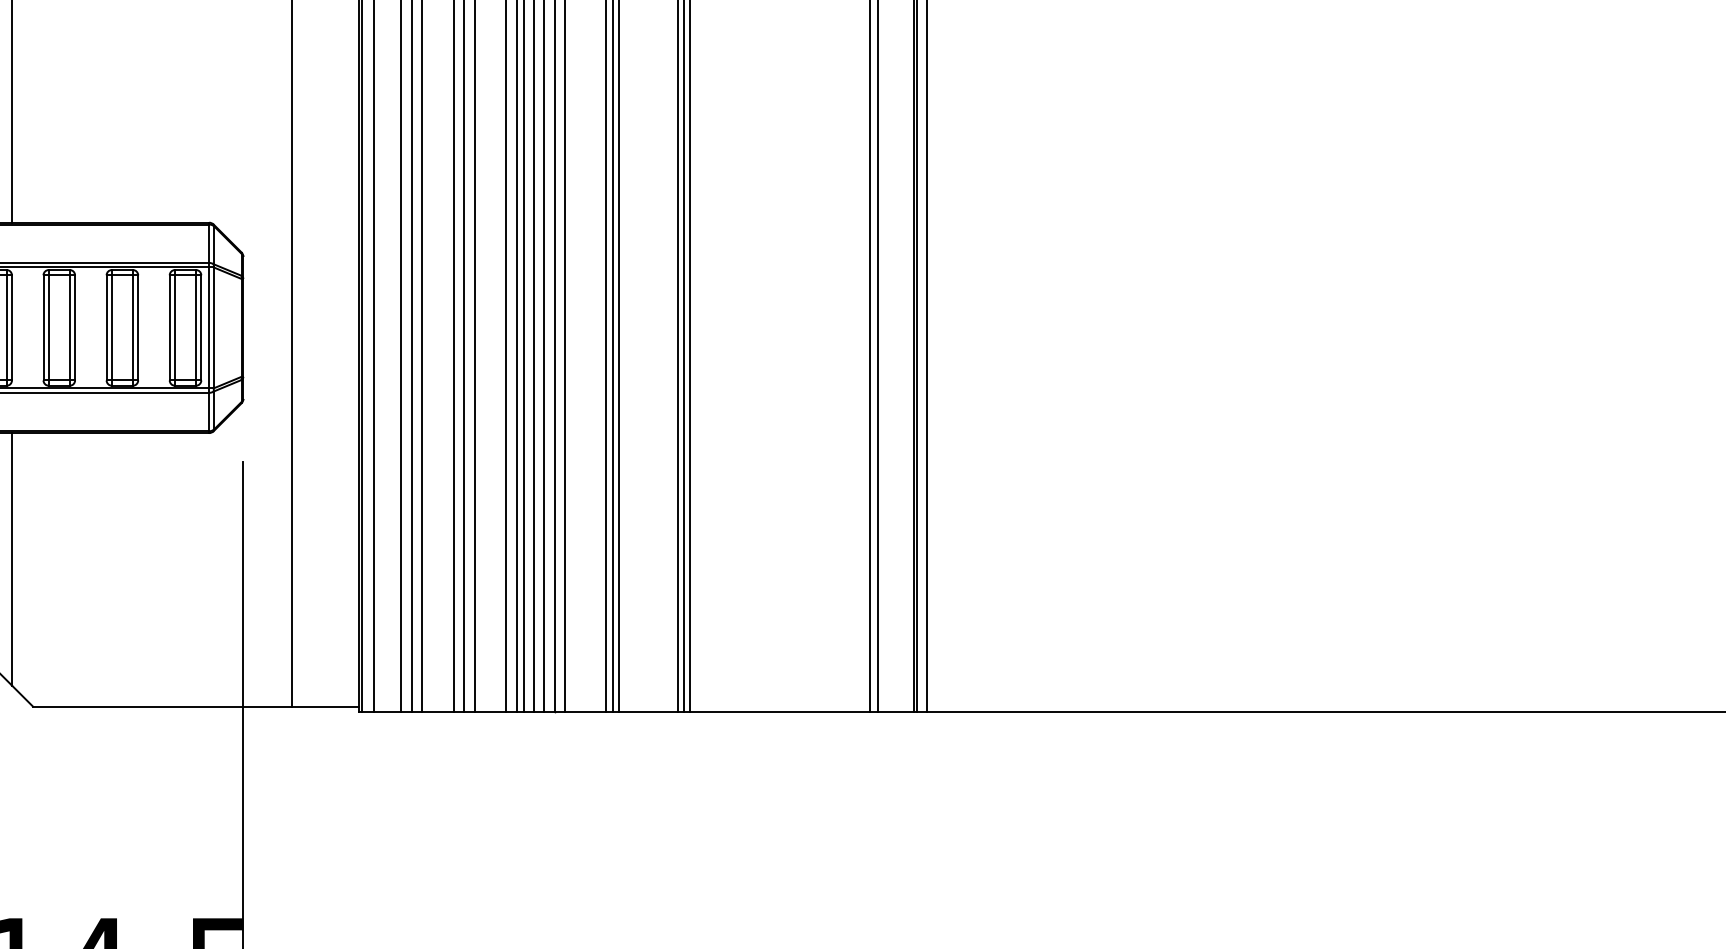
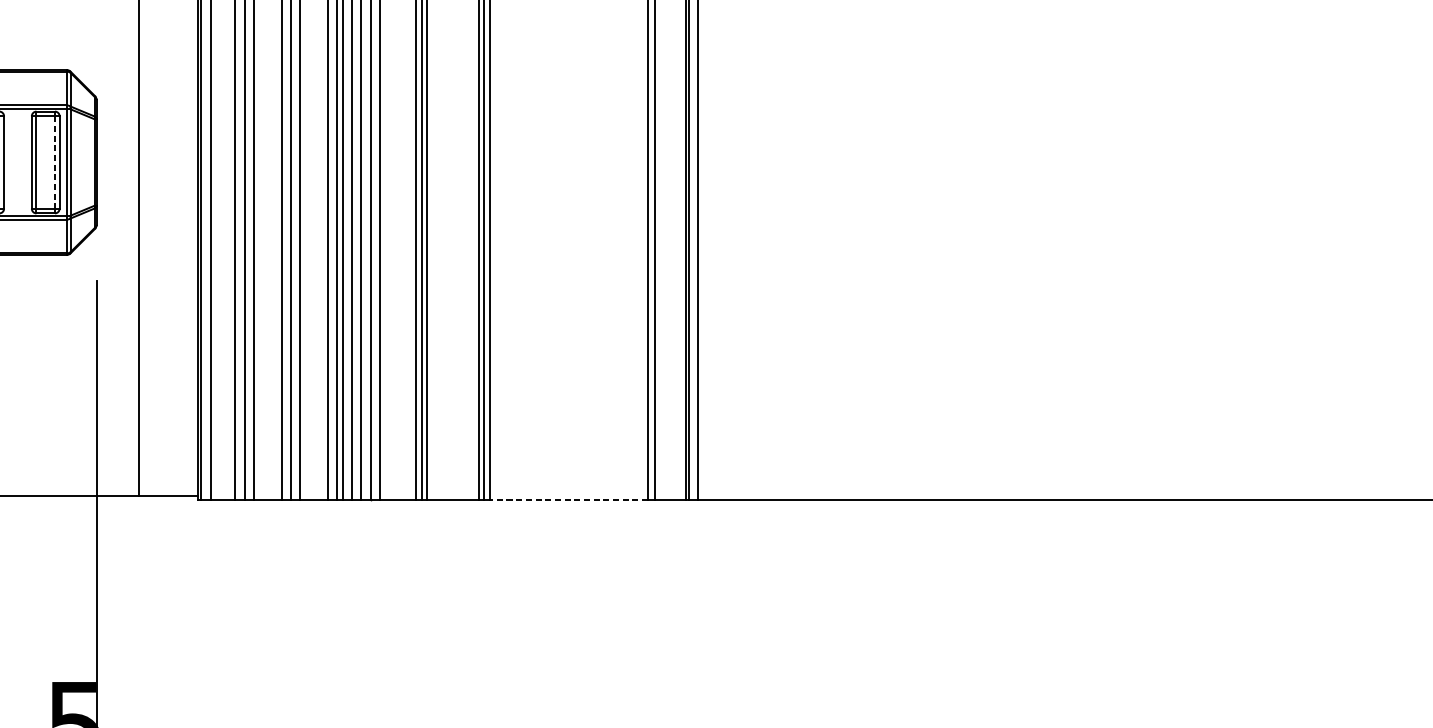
line: (196, 327) -> (55, 162), solid -> dashed
line: (780, 711) -> (569, 500), solid -> dashed

